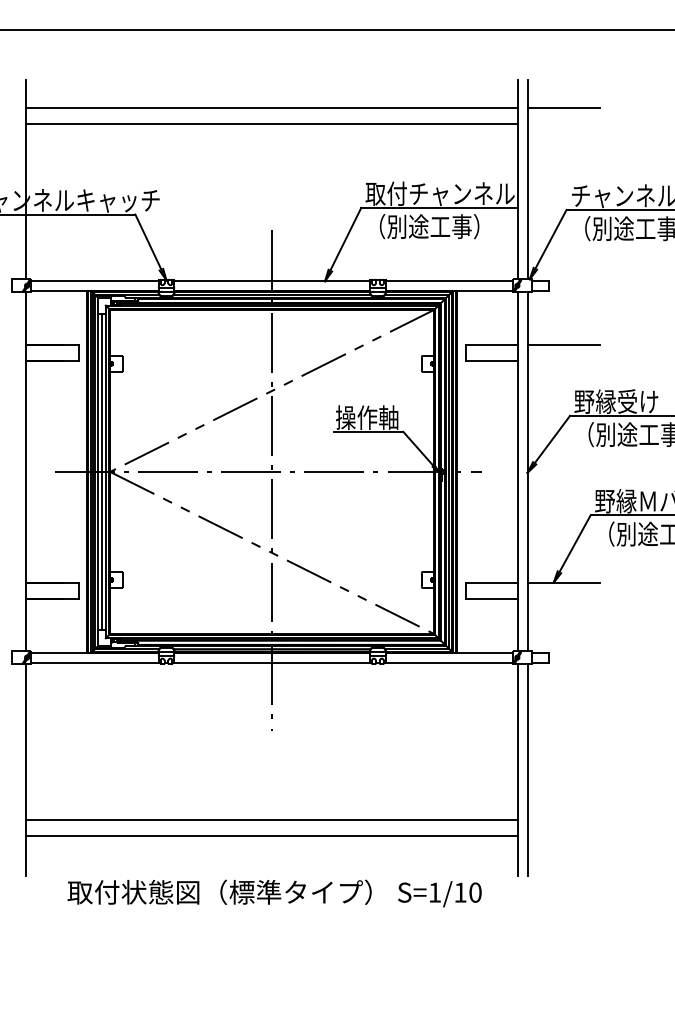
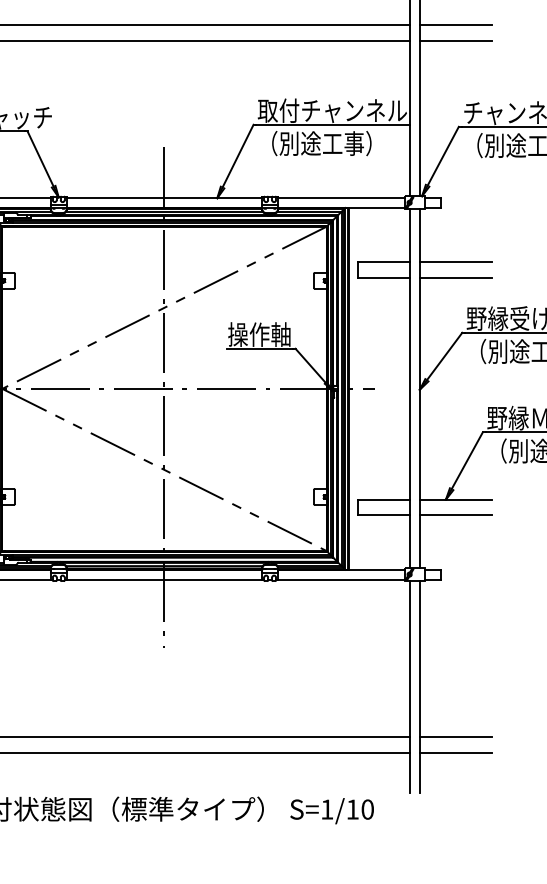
line: (563, 123) -> (455, 40), added
line: (563, 361) -> (455, 278), added
line: (563, 598) -> (455, 515), added
line: (563, 820) -> (455, 737), added
line: (563, 835) -> (455, 752), added

